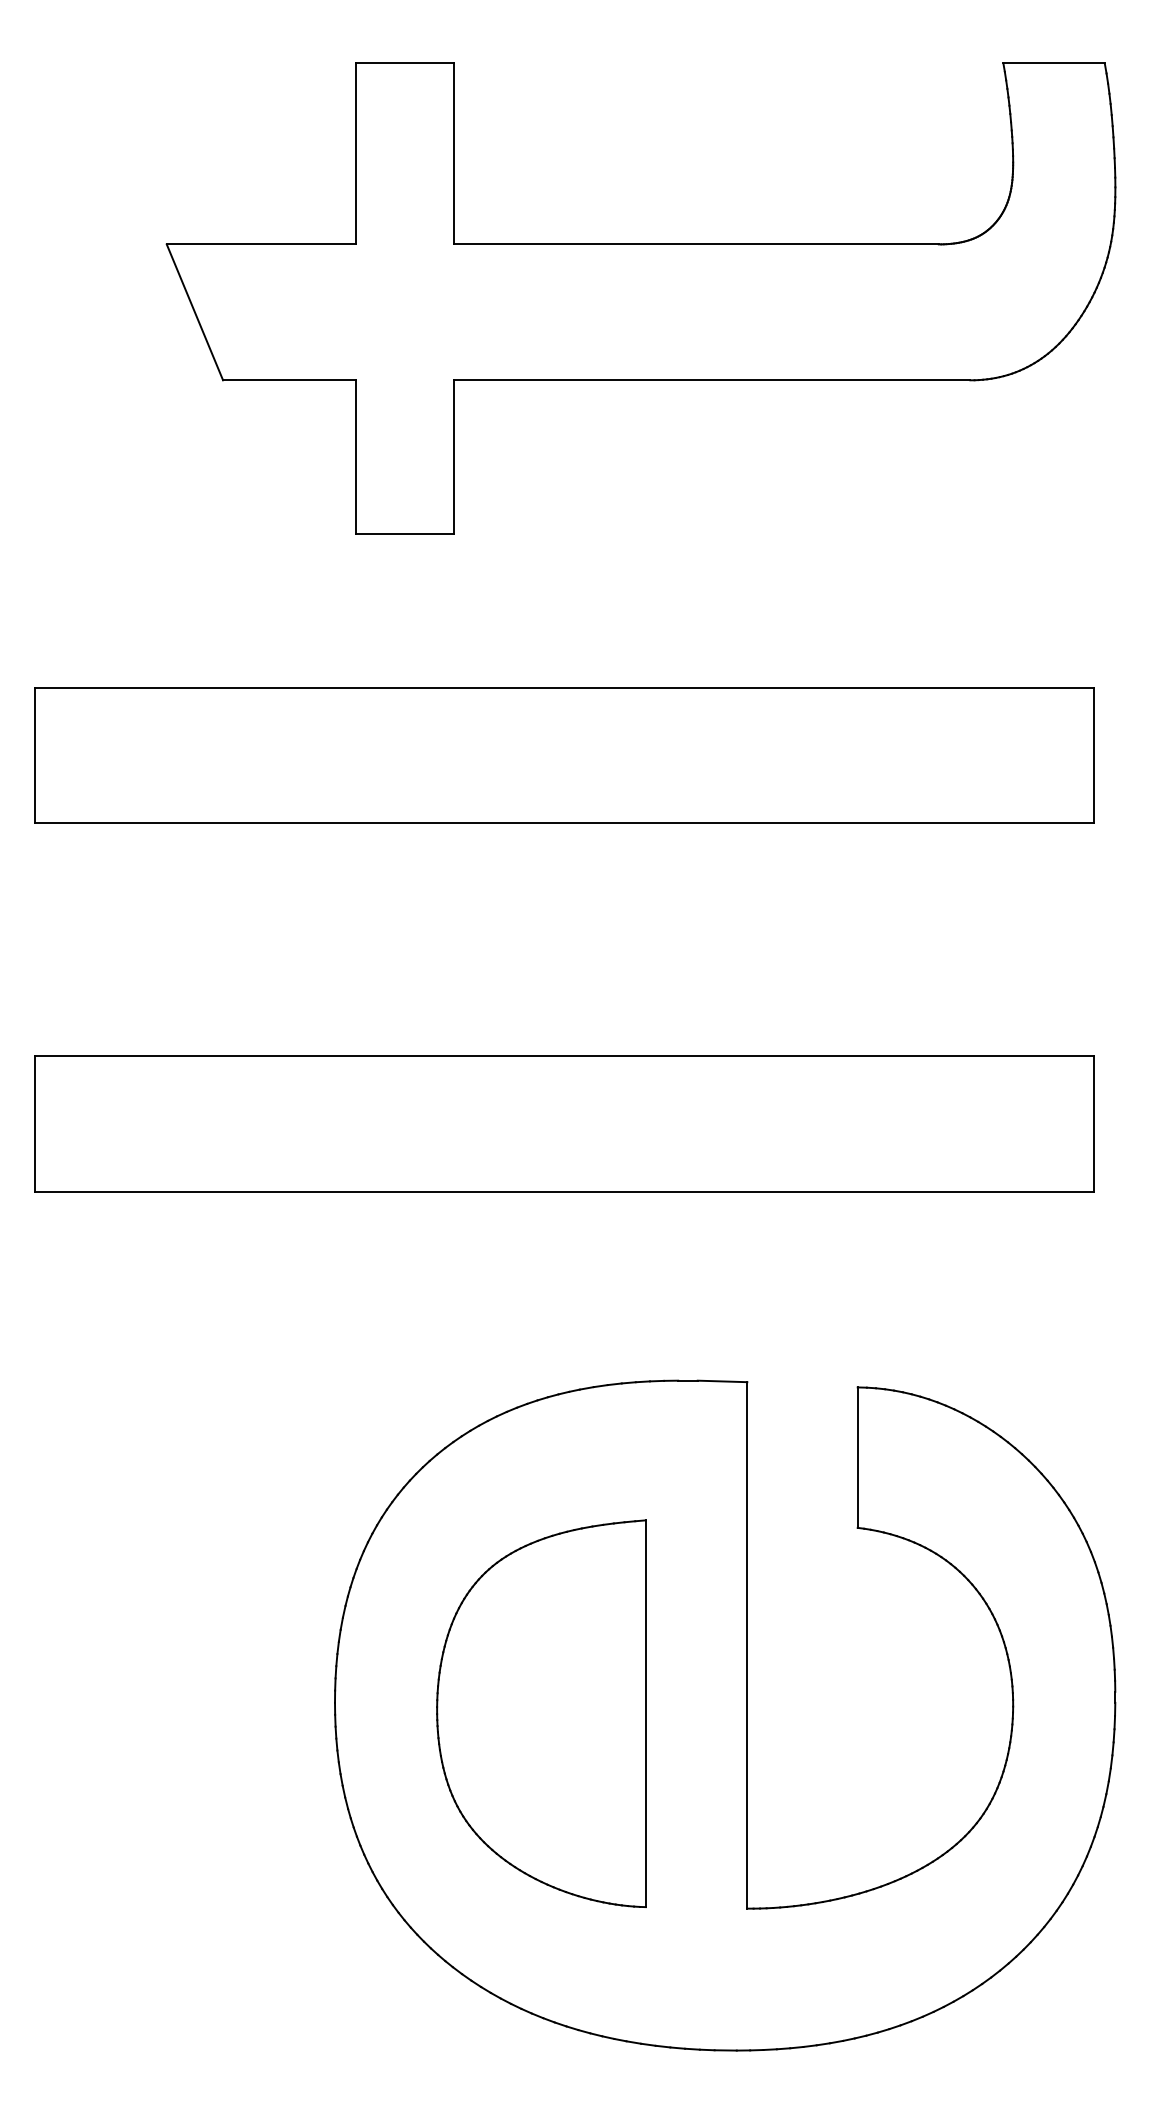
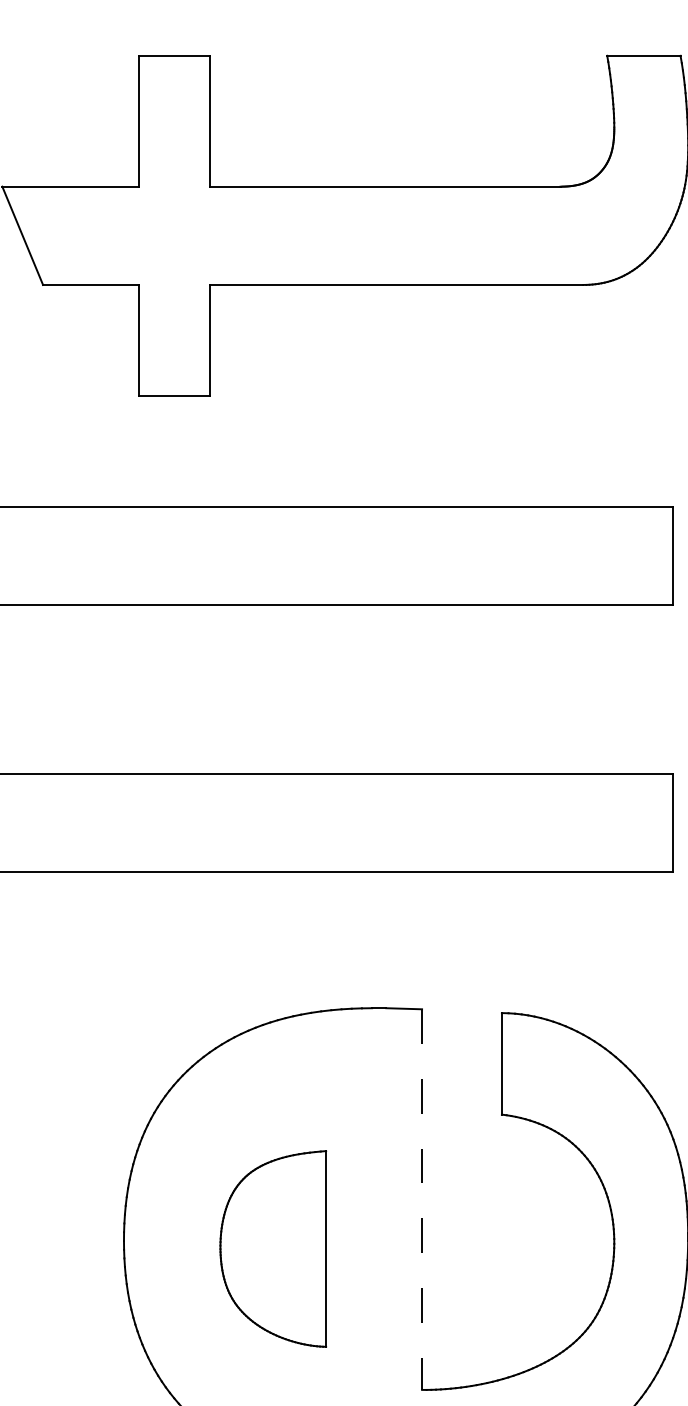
line: (747, 1645) -> (422, 1199), solid -> dashed
part: (541, 1713) -> (273, 1248), size x0.7

